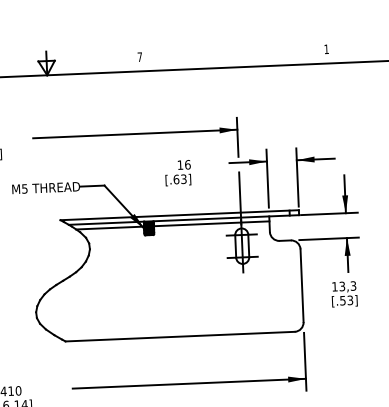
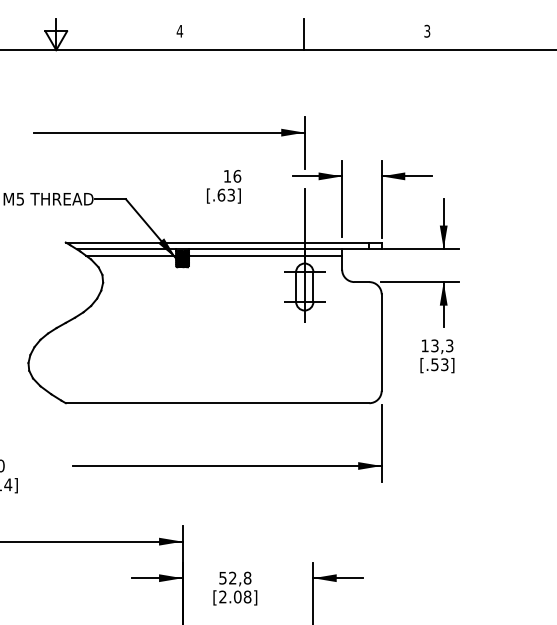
text: (326, 48) -> (427, 30), 1 -> 3
line: (233, 55) -> (303, 34), added
text: (139, 57) -> (179, 31), 7 -> 4

